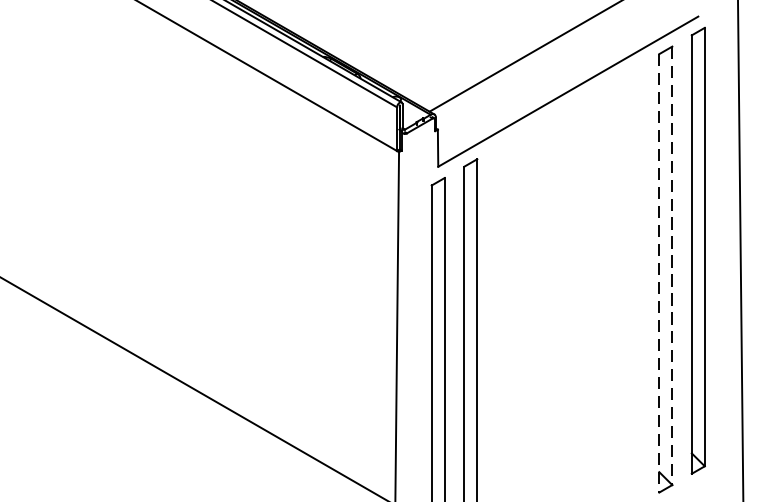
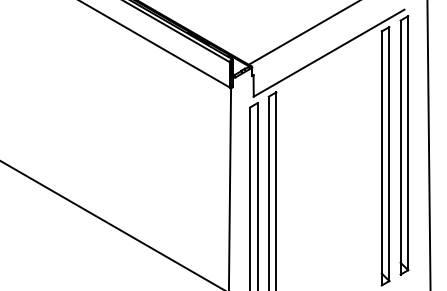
line: (672, 266) -> (389, 154), dashed -> solid
line: (658, 273) -> (381, 158), dashed -> solid

